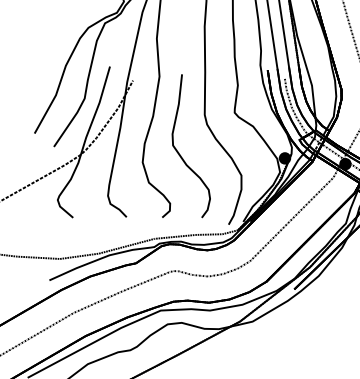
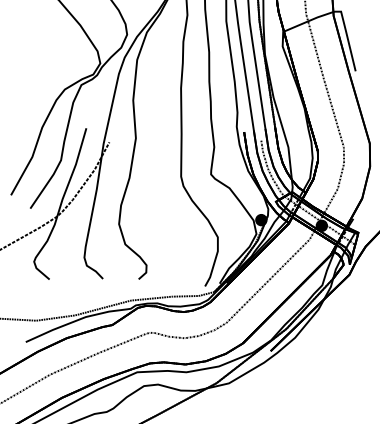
curve: (180, 153) -> (156, 215), removed

